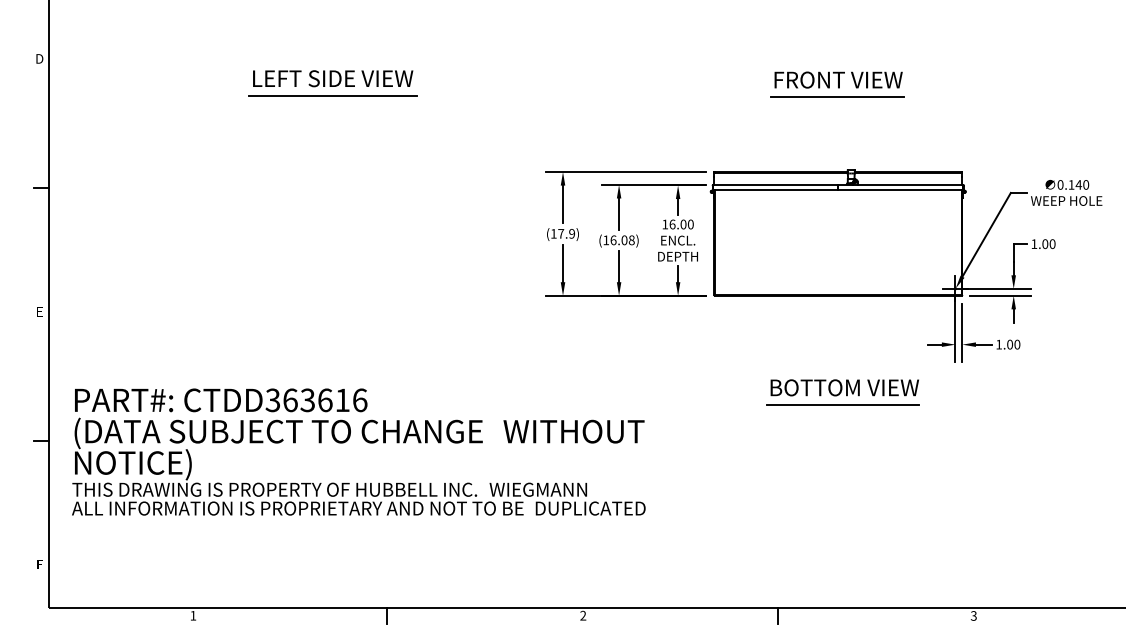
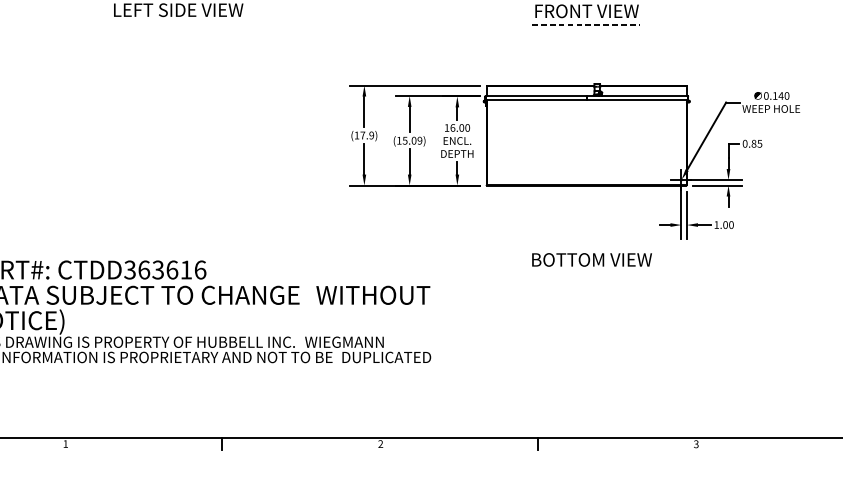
line: (333, 95) -> (178, 23), removed
line: (837, 96) -> (586, 24), solid -> dashed
text: (622, 240) -> (412, 140), (16.08) -> (15.09)
text: (1043, 244) -> (752, 144), 1.00 -> 0.85
line: (842, 404) -> (590, 273), removed

